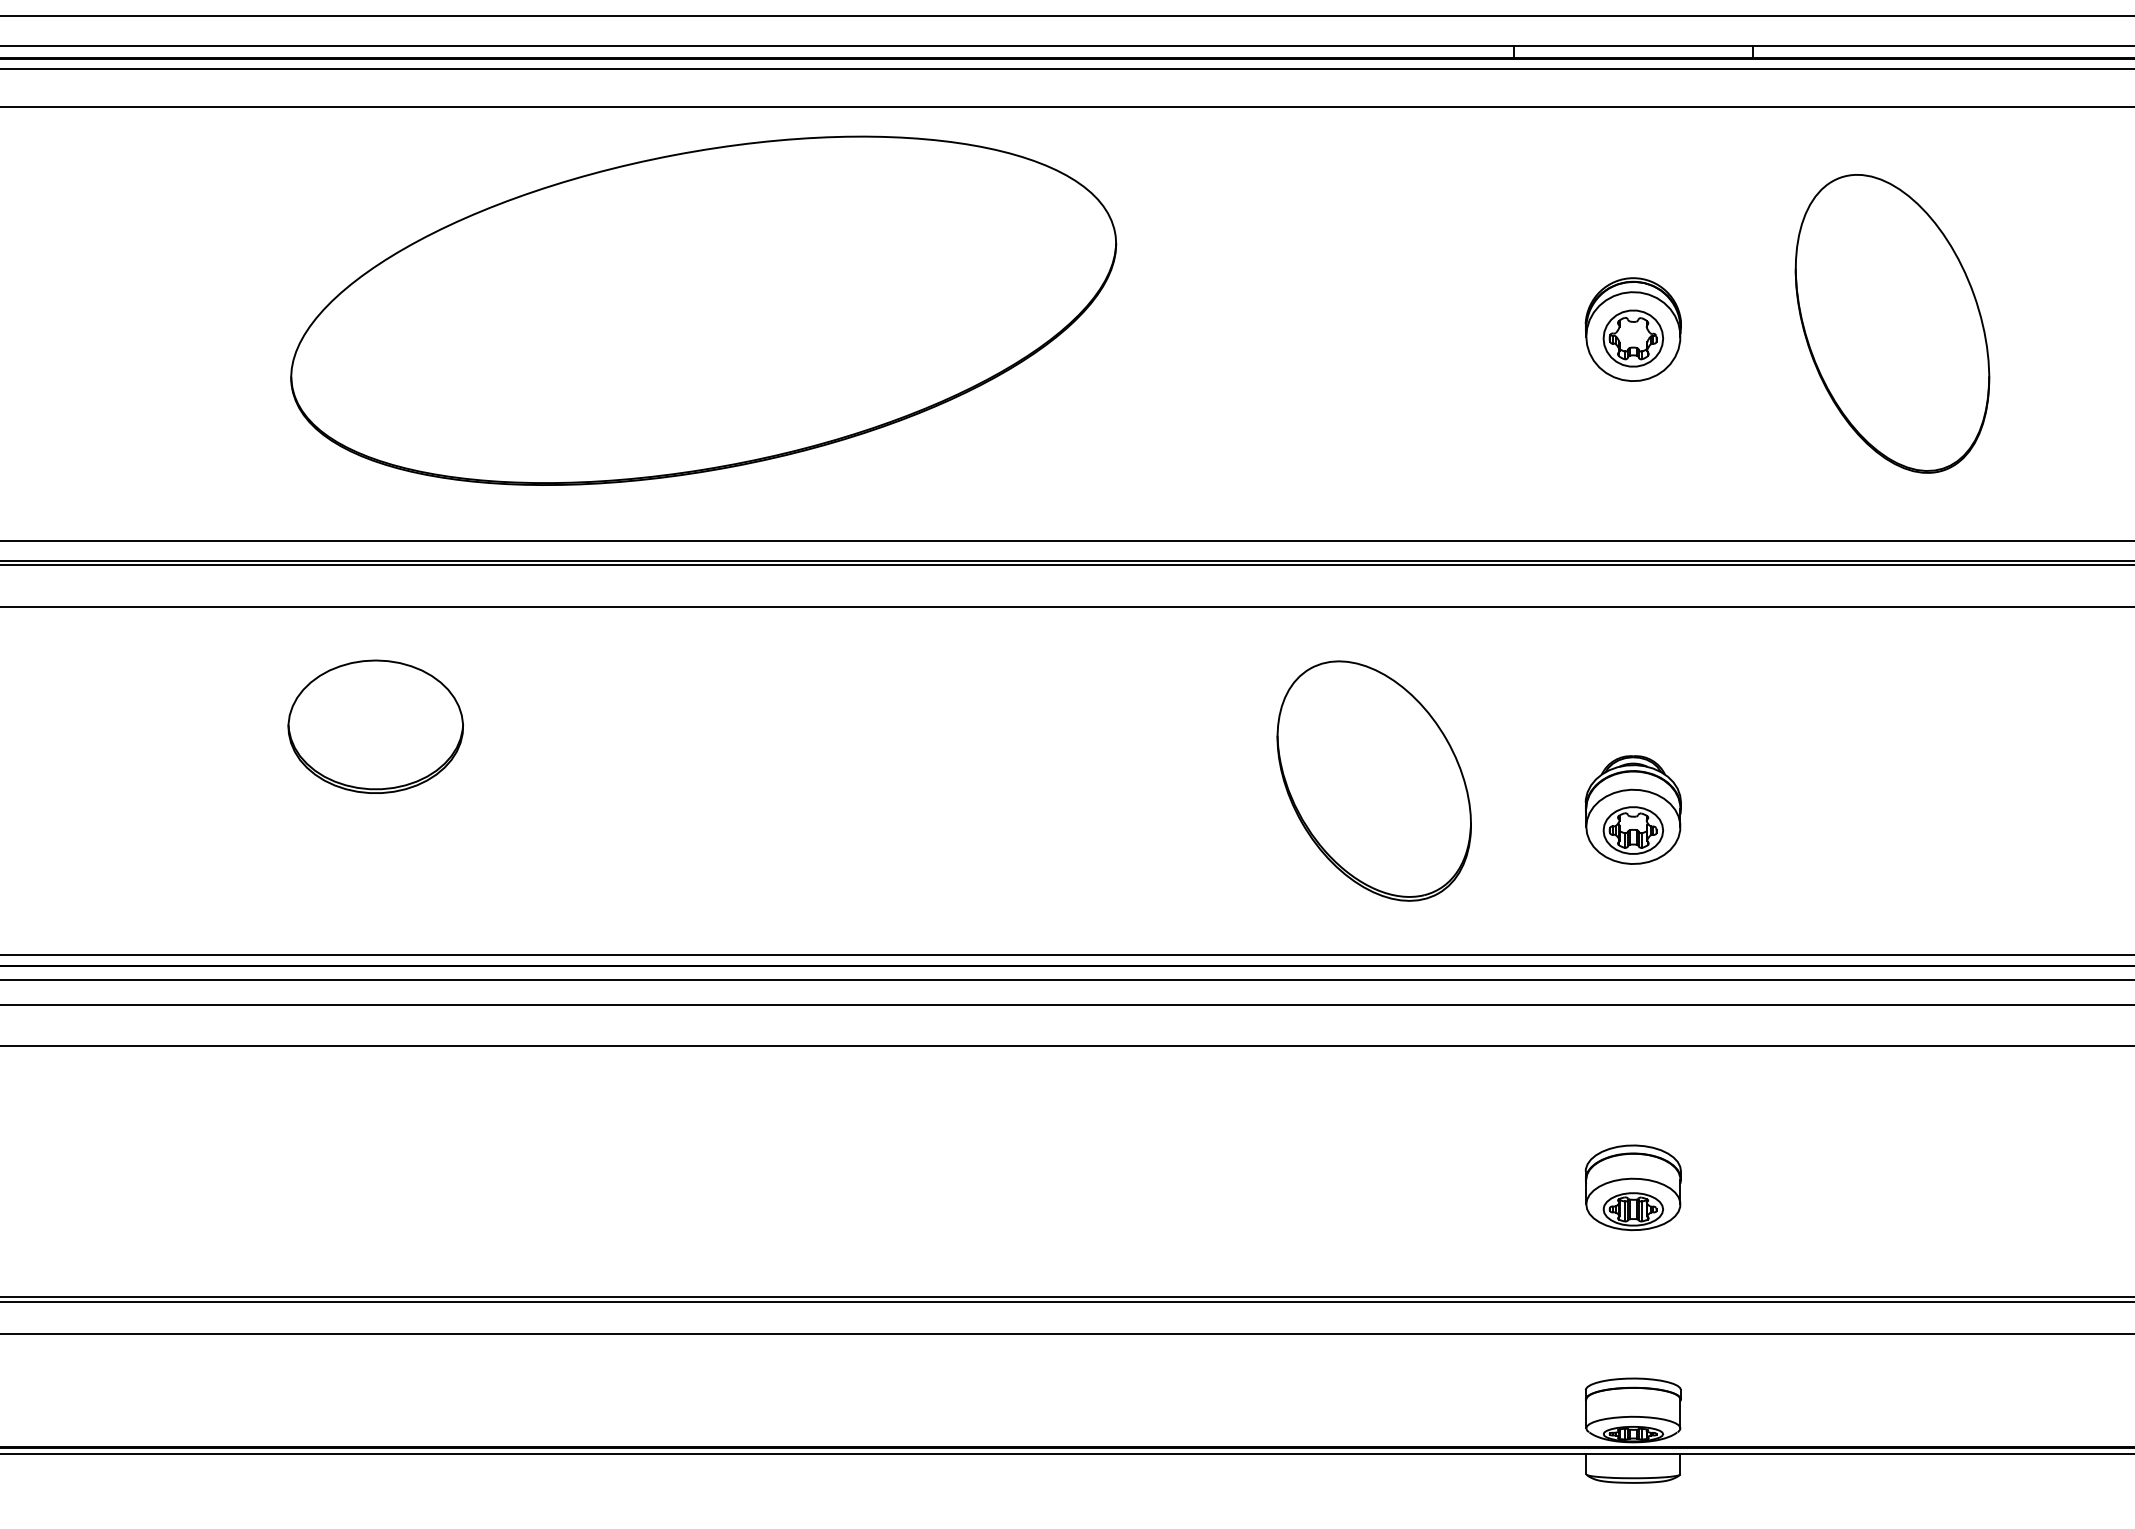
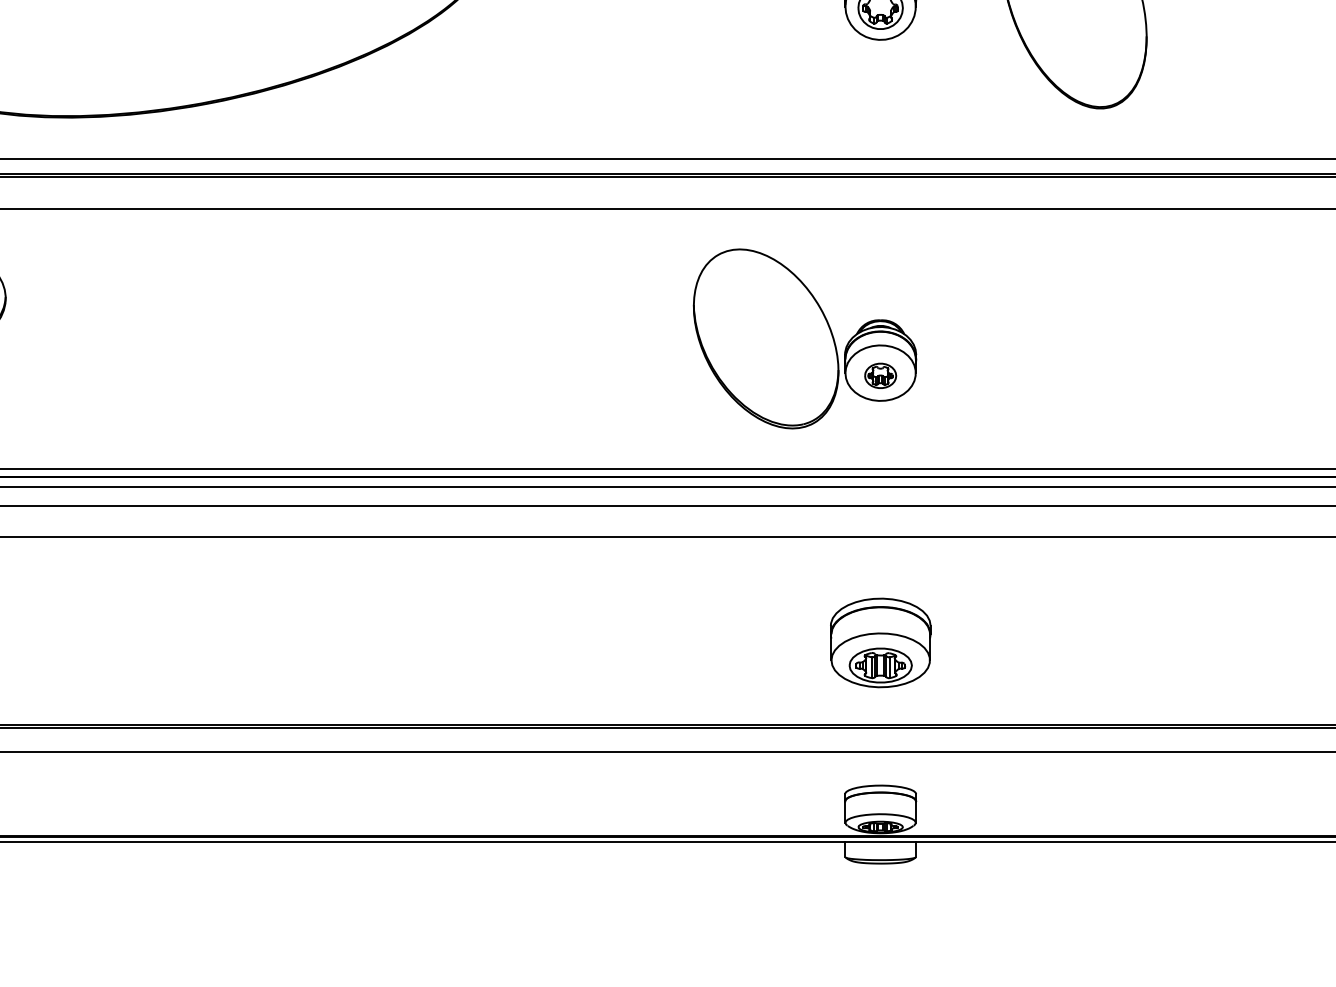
part: (1373, 780) -> (765, 338), moved
part: (1633, 830) -> (880, 375), size x0.7
part: (1632, 1187) -> (879, 642), size x1.4

